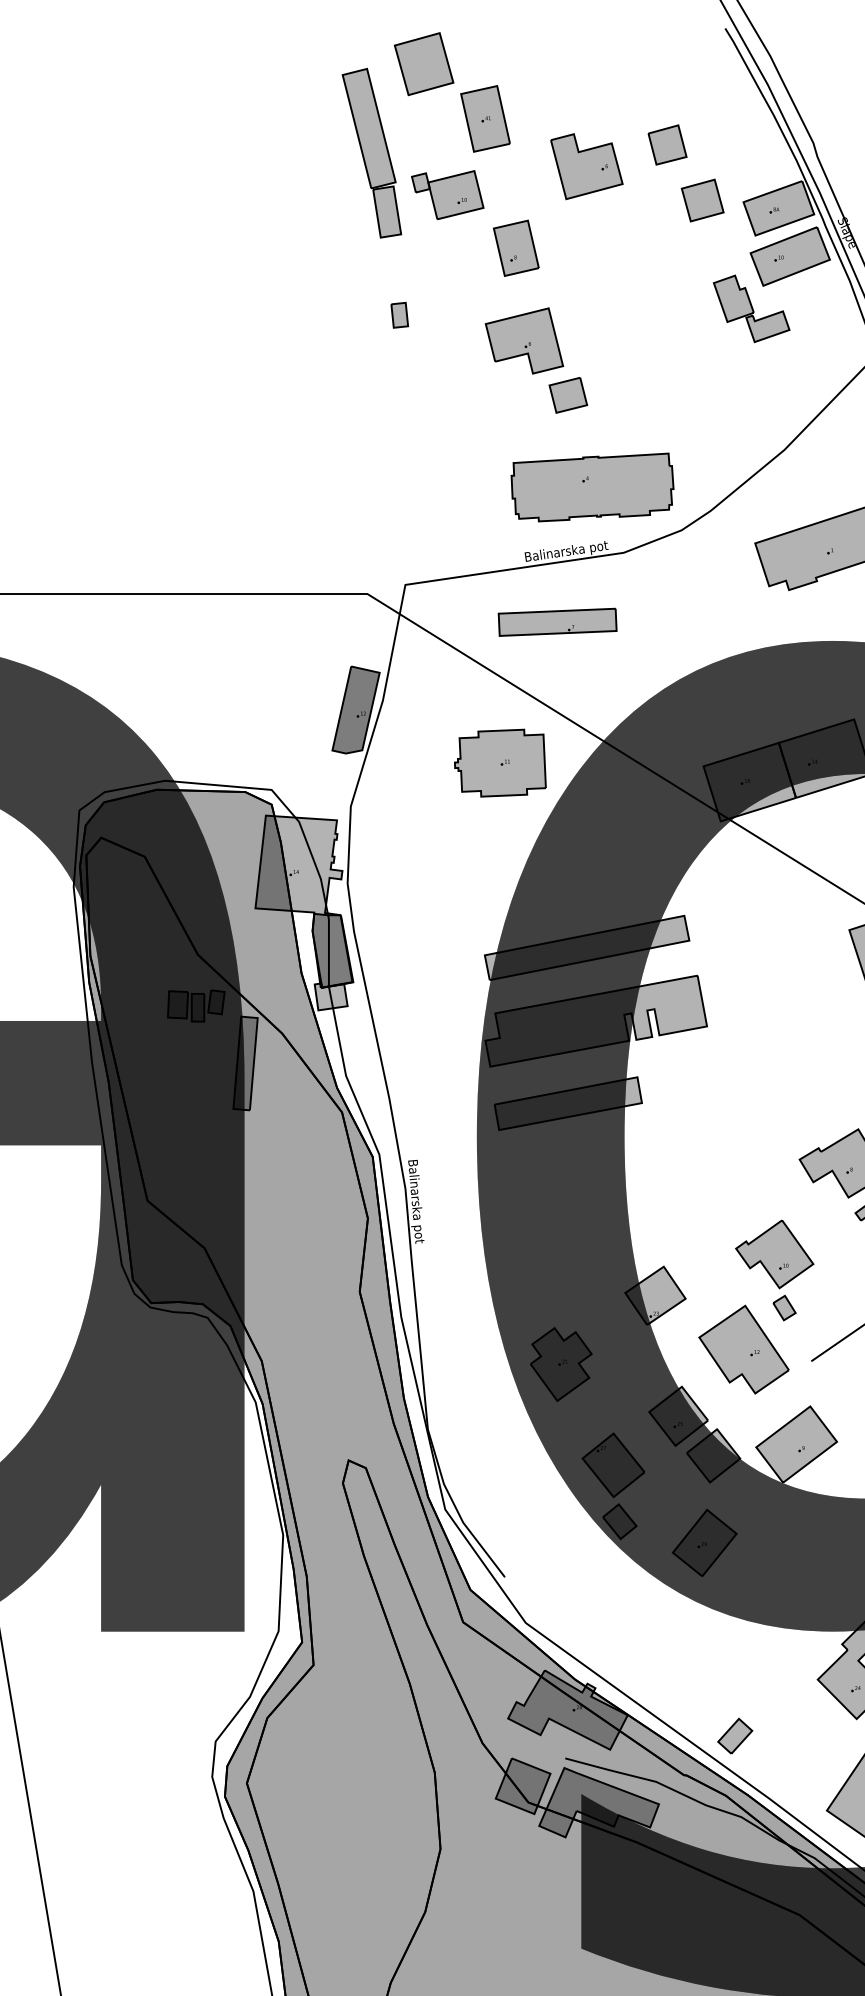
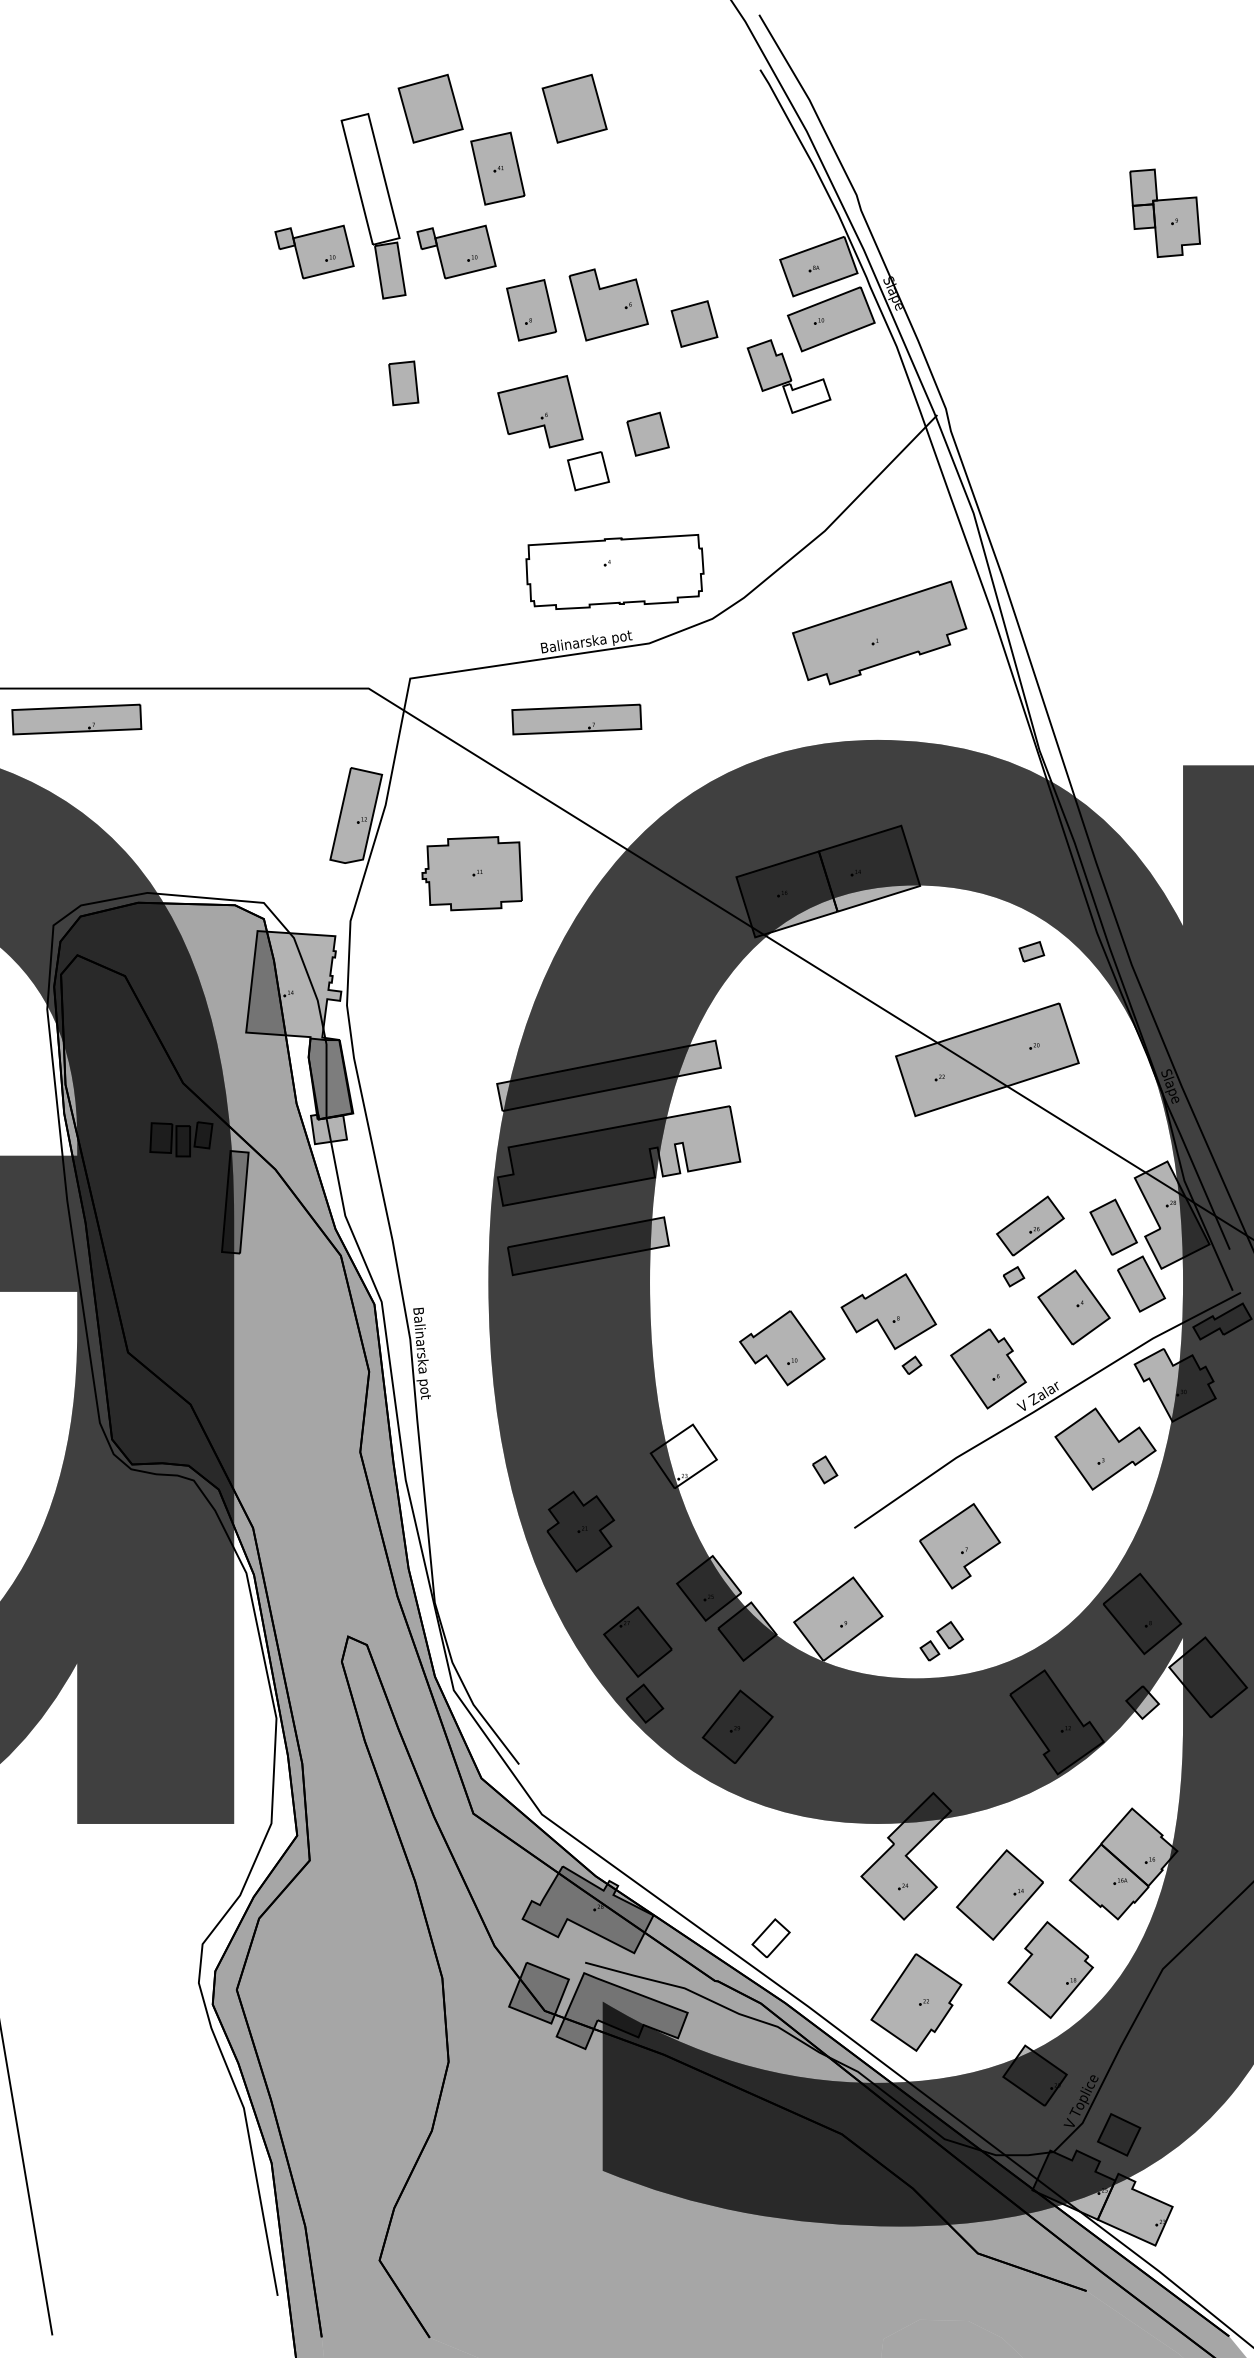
part: (555, 63) -> (574, 108), added
fill: (369, 127) -> (370, 178), removed
part: (667, 144) -> (647, 433), moved
part: (586, 166) -> (608, 304), moved
part: (317, 194) -> (314, 251), added
part: (702, 200) -> (694, 323), moved
part: (400, 315) -> (404, 383), size x1.6
fill: (767, 326) -> (806, 395), removed
fill: (568, 394) -> (588, 470), removed
fill: (592, 487) -> (614, 571), removed
part: (100, 622) -> (76, 719), added
fill: (356, 710) -> (356, 815), removed
part: (499, 763) -> (471, 873), moved
part: (774, 1254) -> (782, 1348), moved
fill: (655, 1295) -> (683, 1456), removed
part: (743, 1349) -> (780, 1515), removed
fill: (734, 1736) -> (770, 1938), removed

